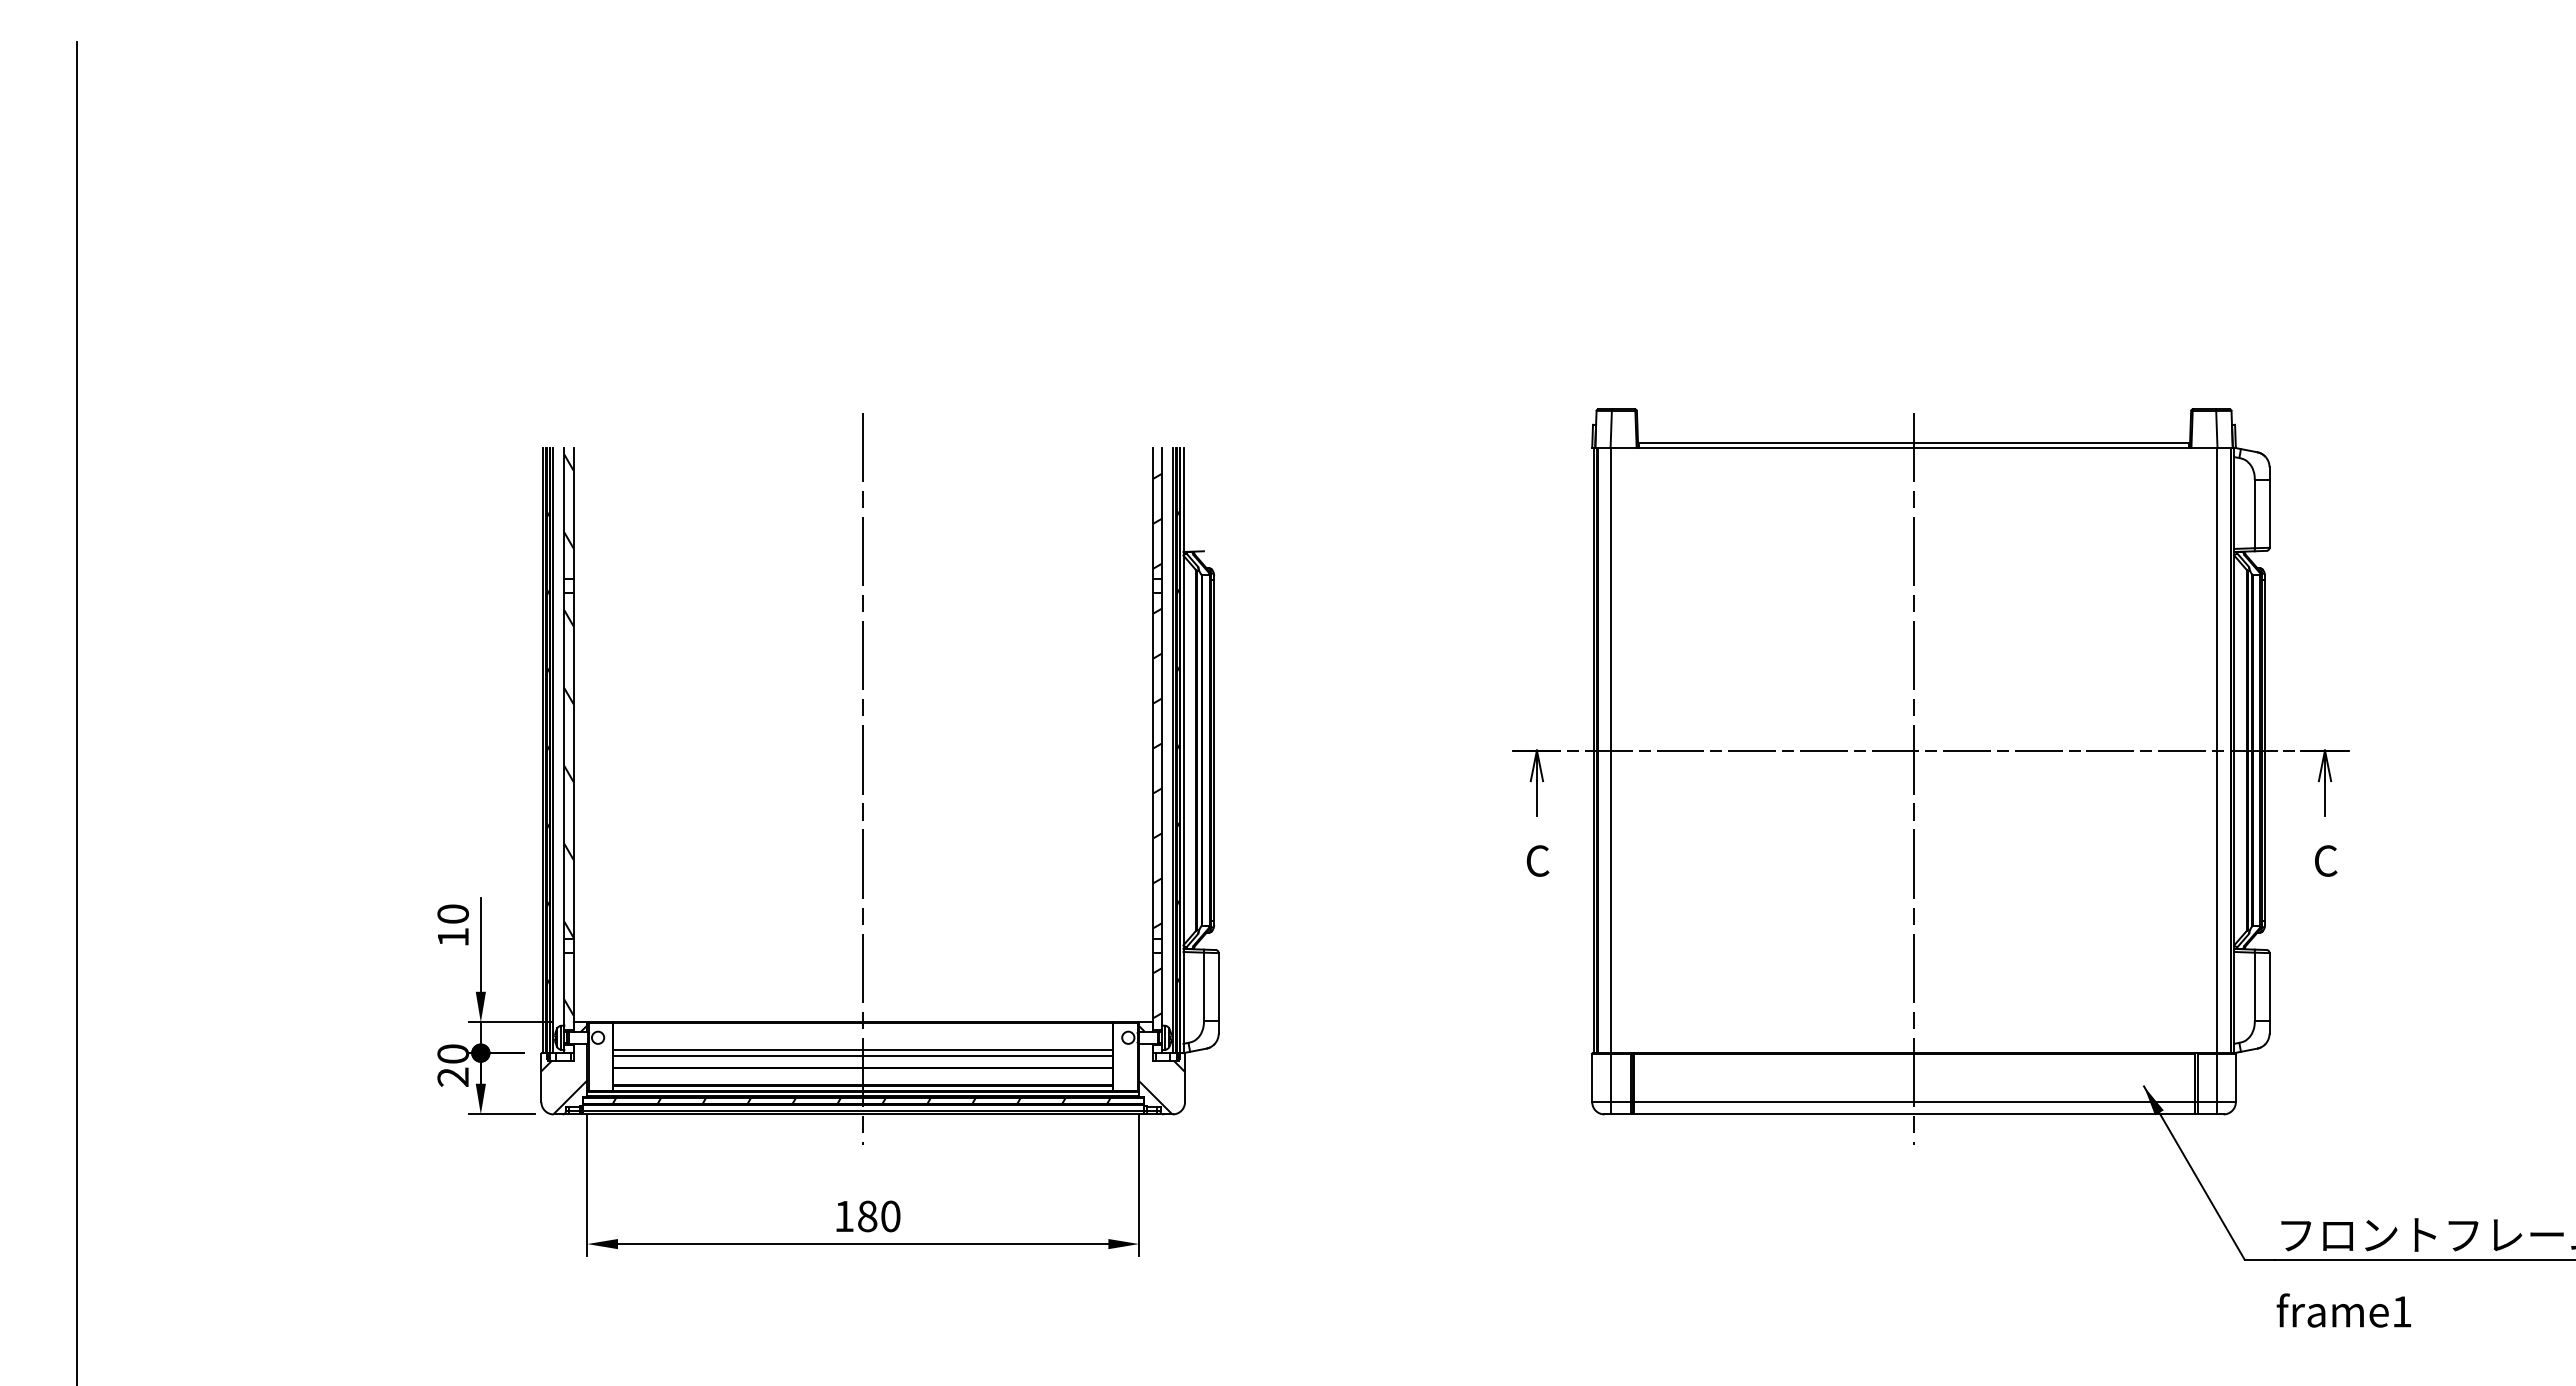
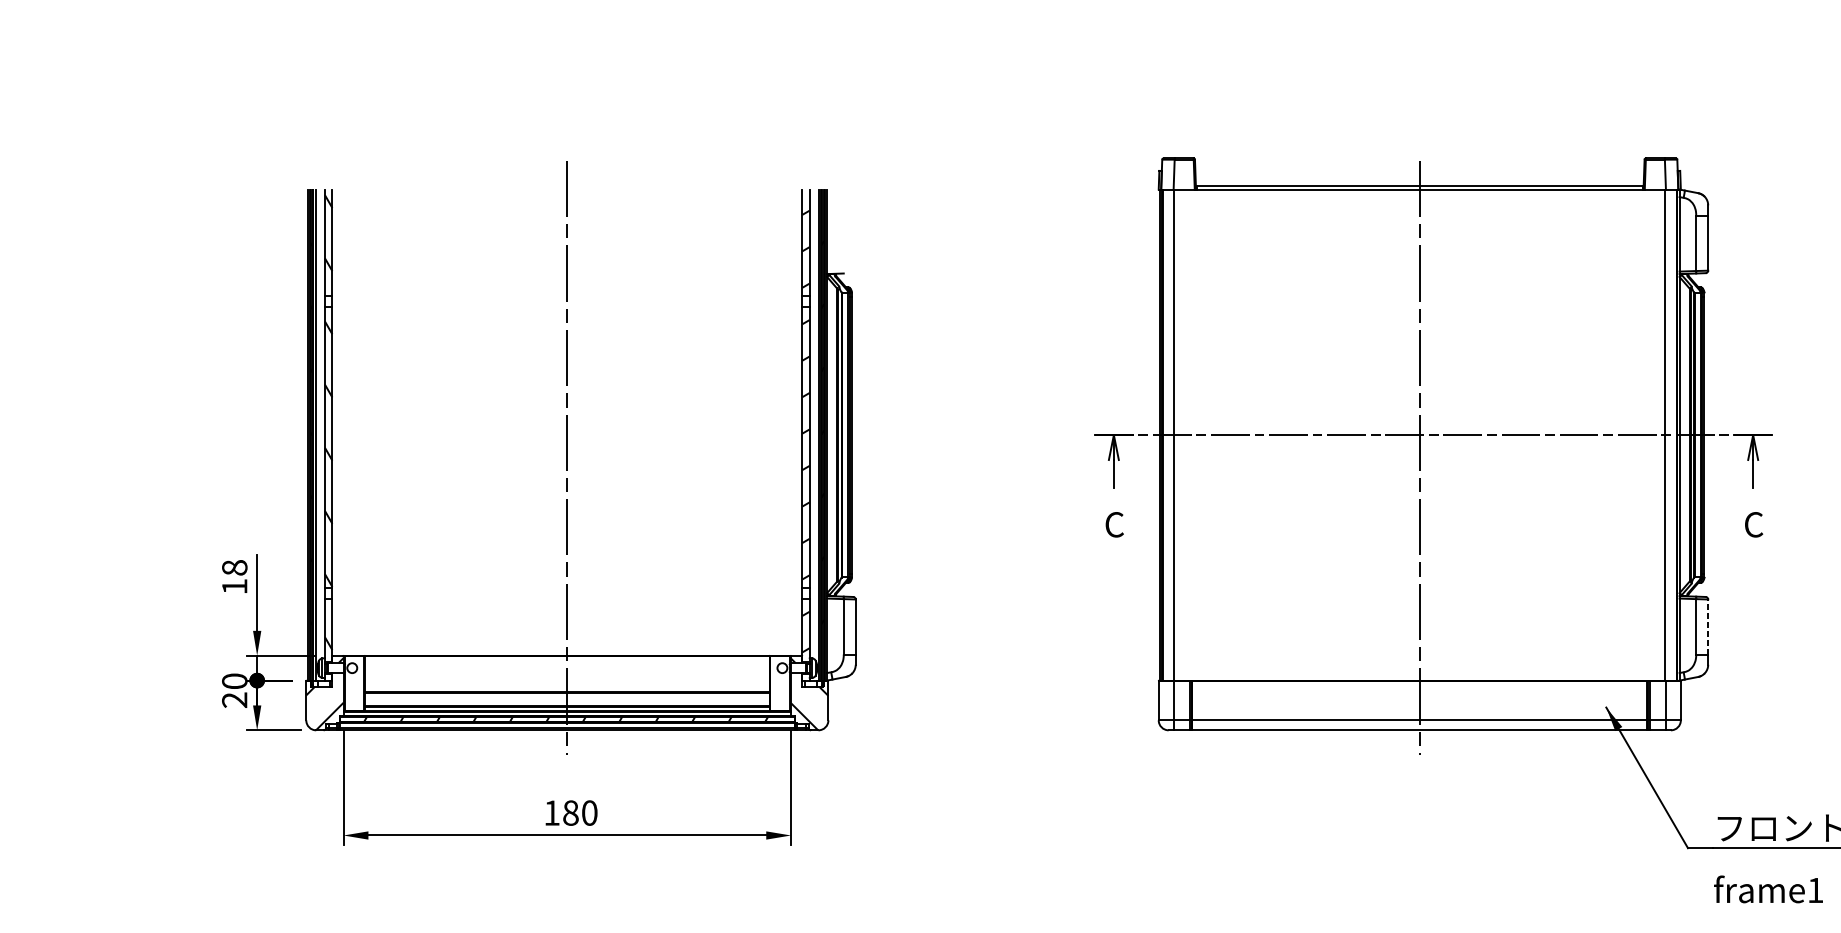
text: (452, 913) -> (234, 567), 10 -> 18
line: (2269, 987) -> (1708, 627), solid -> dashed
line: (863, 1050) -> (567, 678), removed
line: (863, 1056) -> (567, 683), removed

